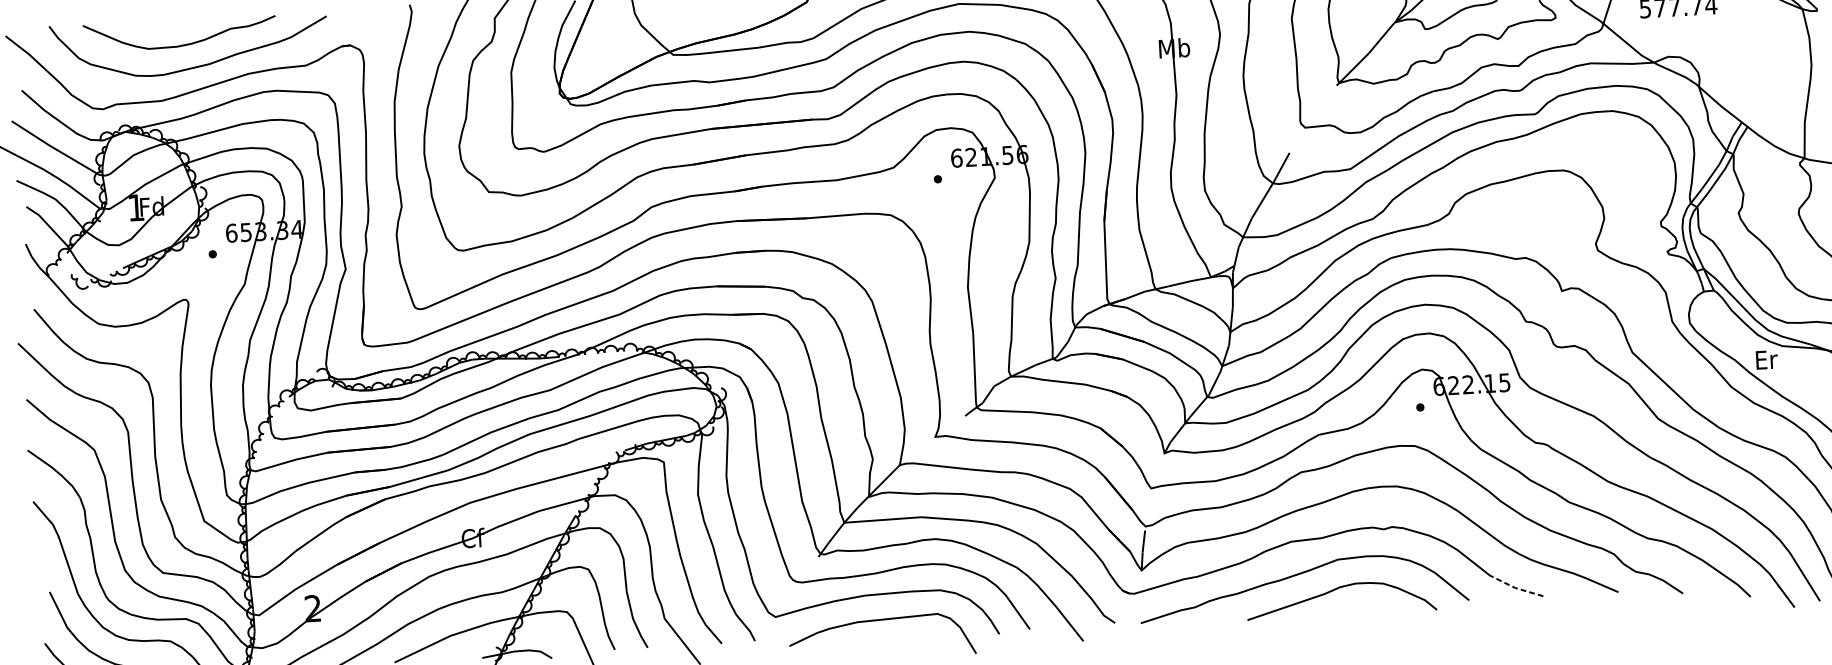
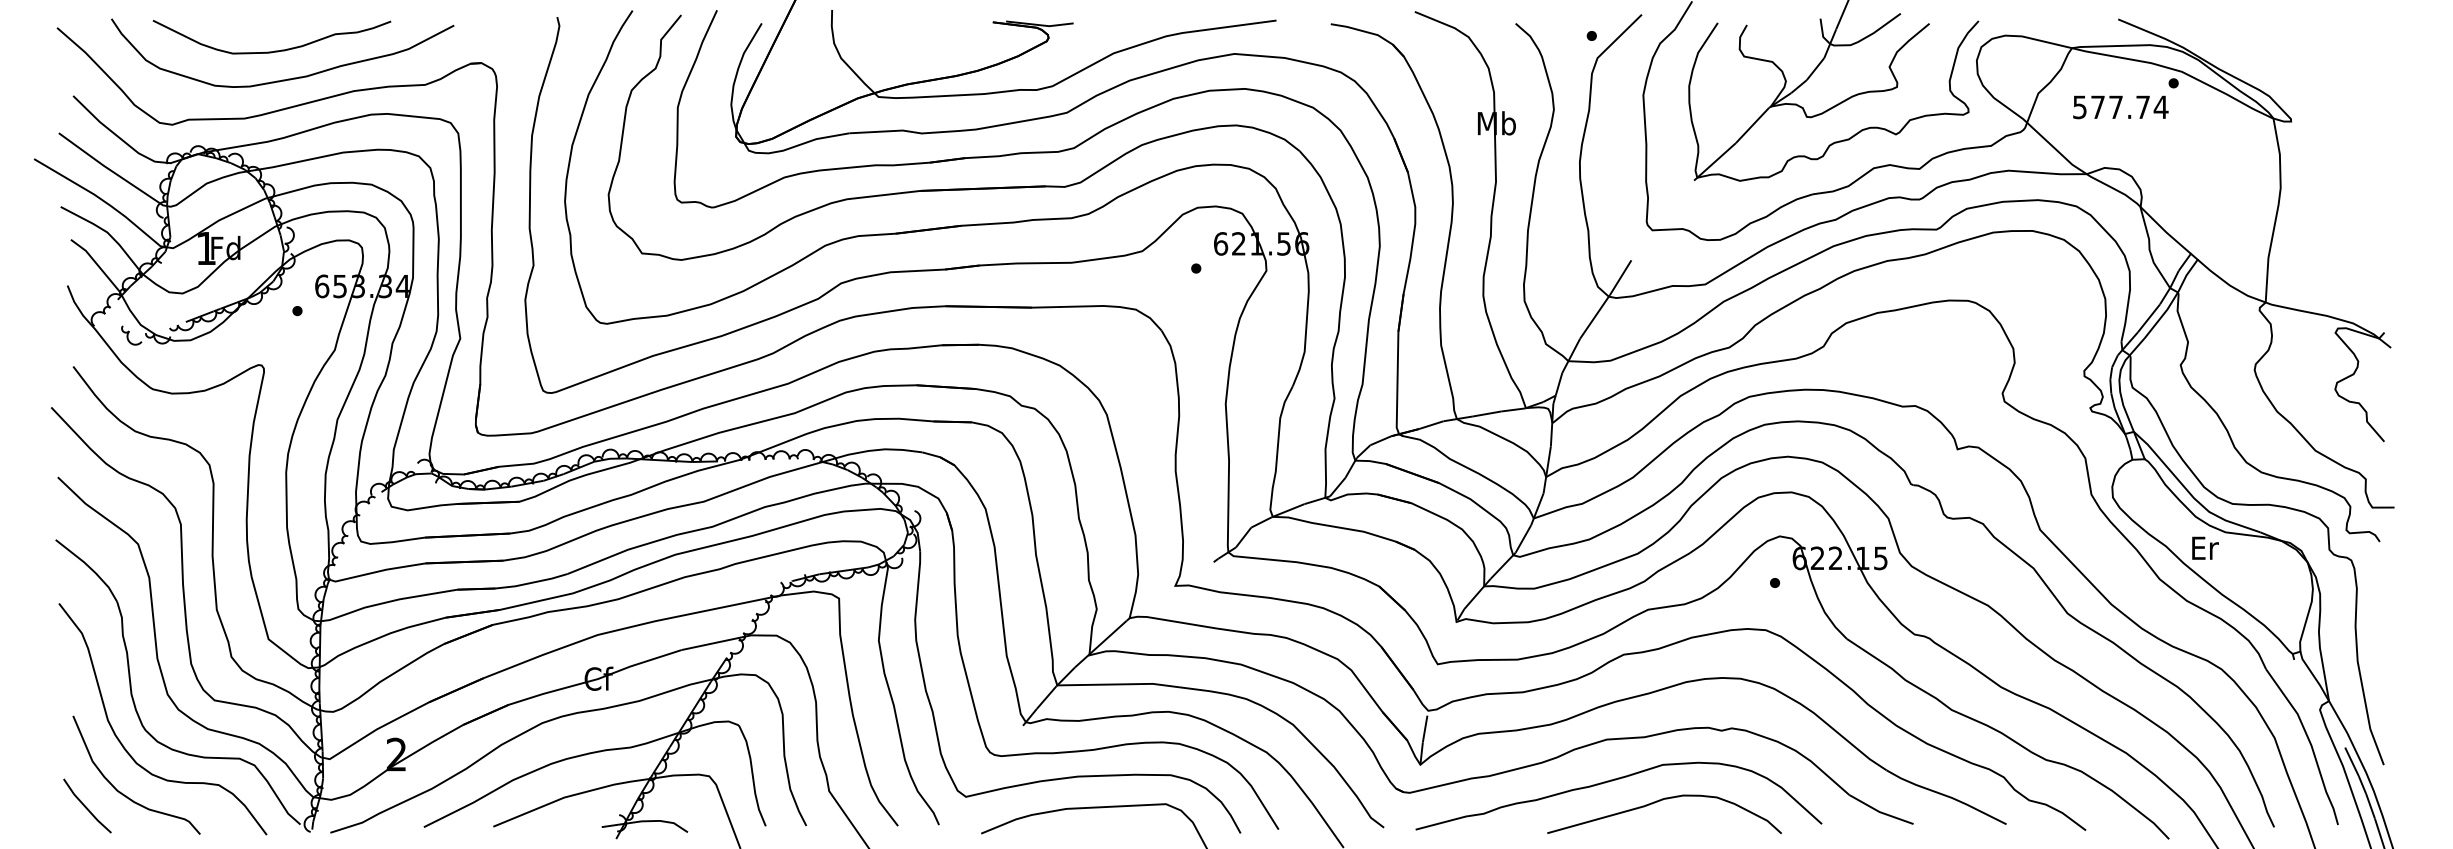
line: (1515, 588) -> (1879, 812), dashed -> solid

